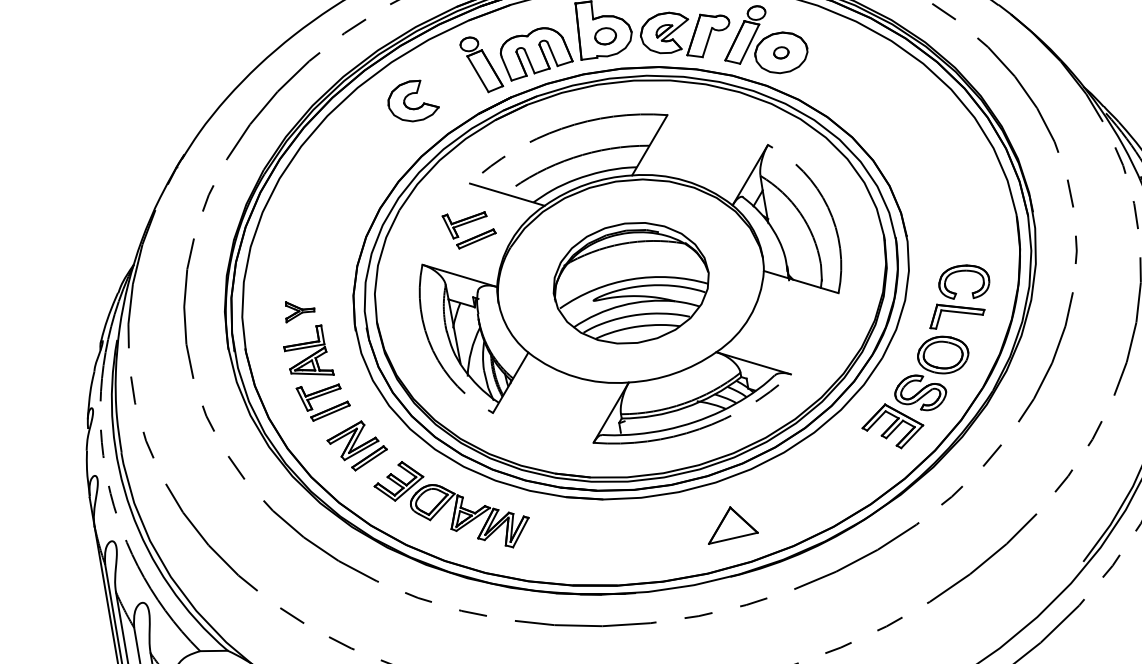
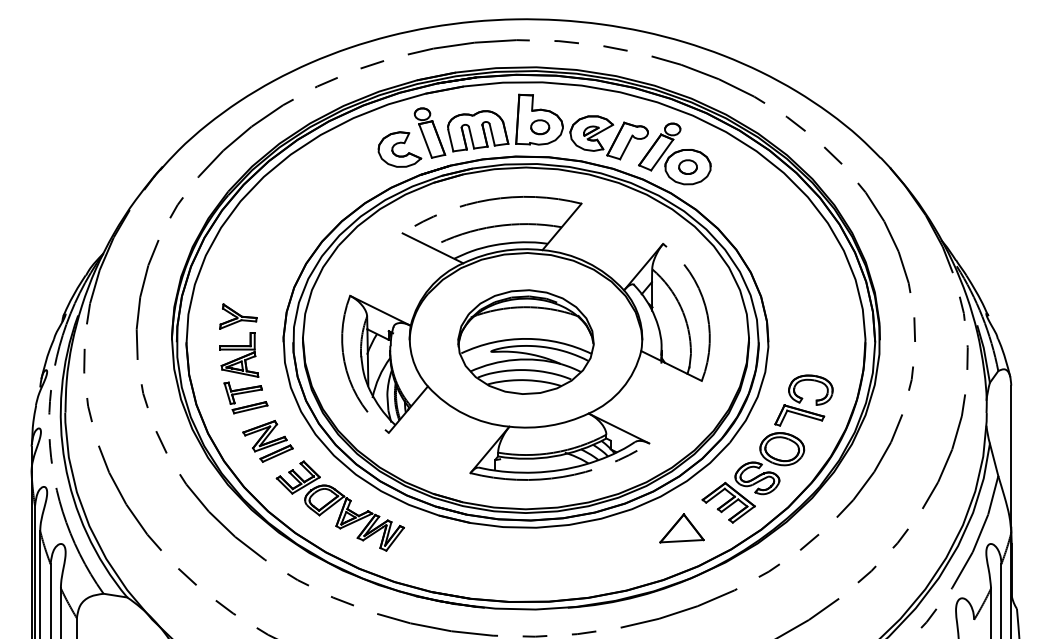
part: (780, 52) -> (687, 166), size x1.43
part: (412, 101) -> (399, 149), moved
part: (469, 228) -> (395, 271), removed
part: (299, 309) -> (238, 316), size x1.43
part: (730, 523) -> (681, 528), moved

